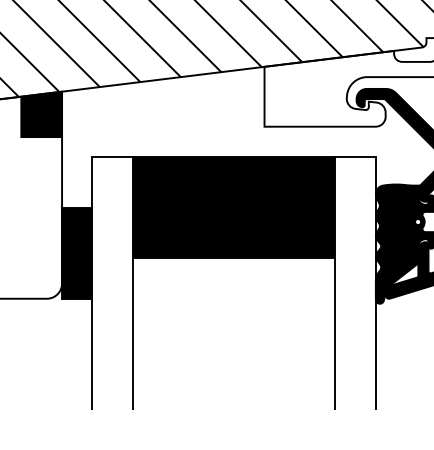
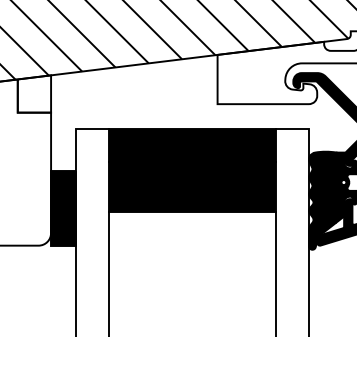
fill: (41, 114) -> (34, 94), removed

